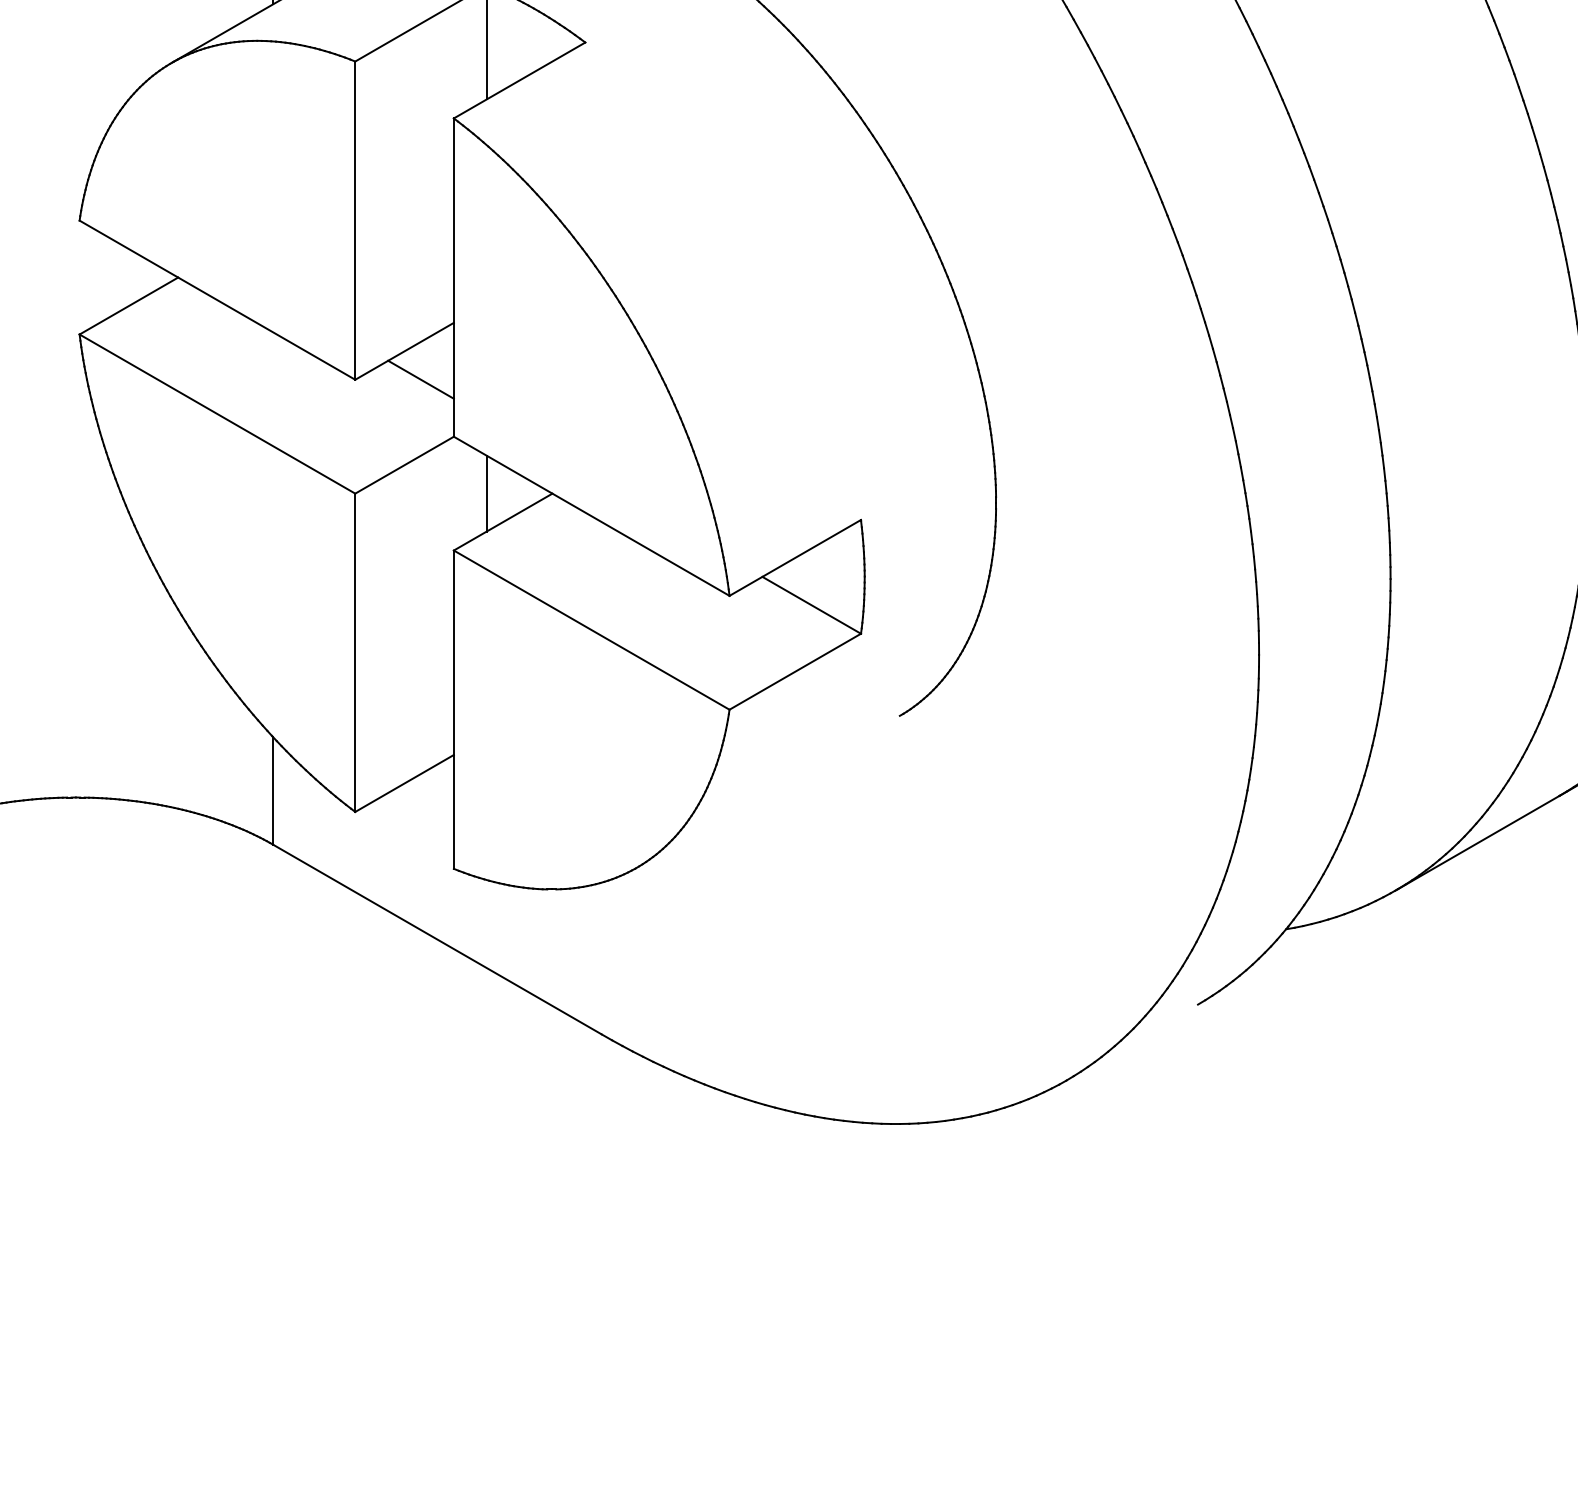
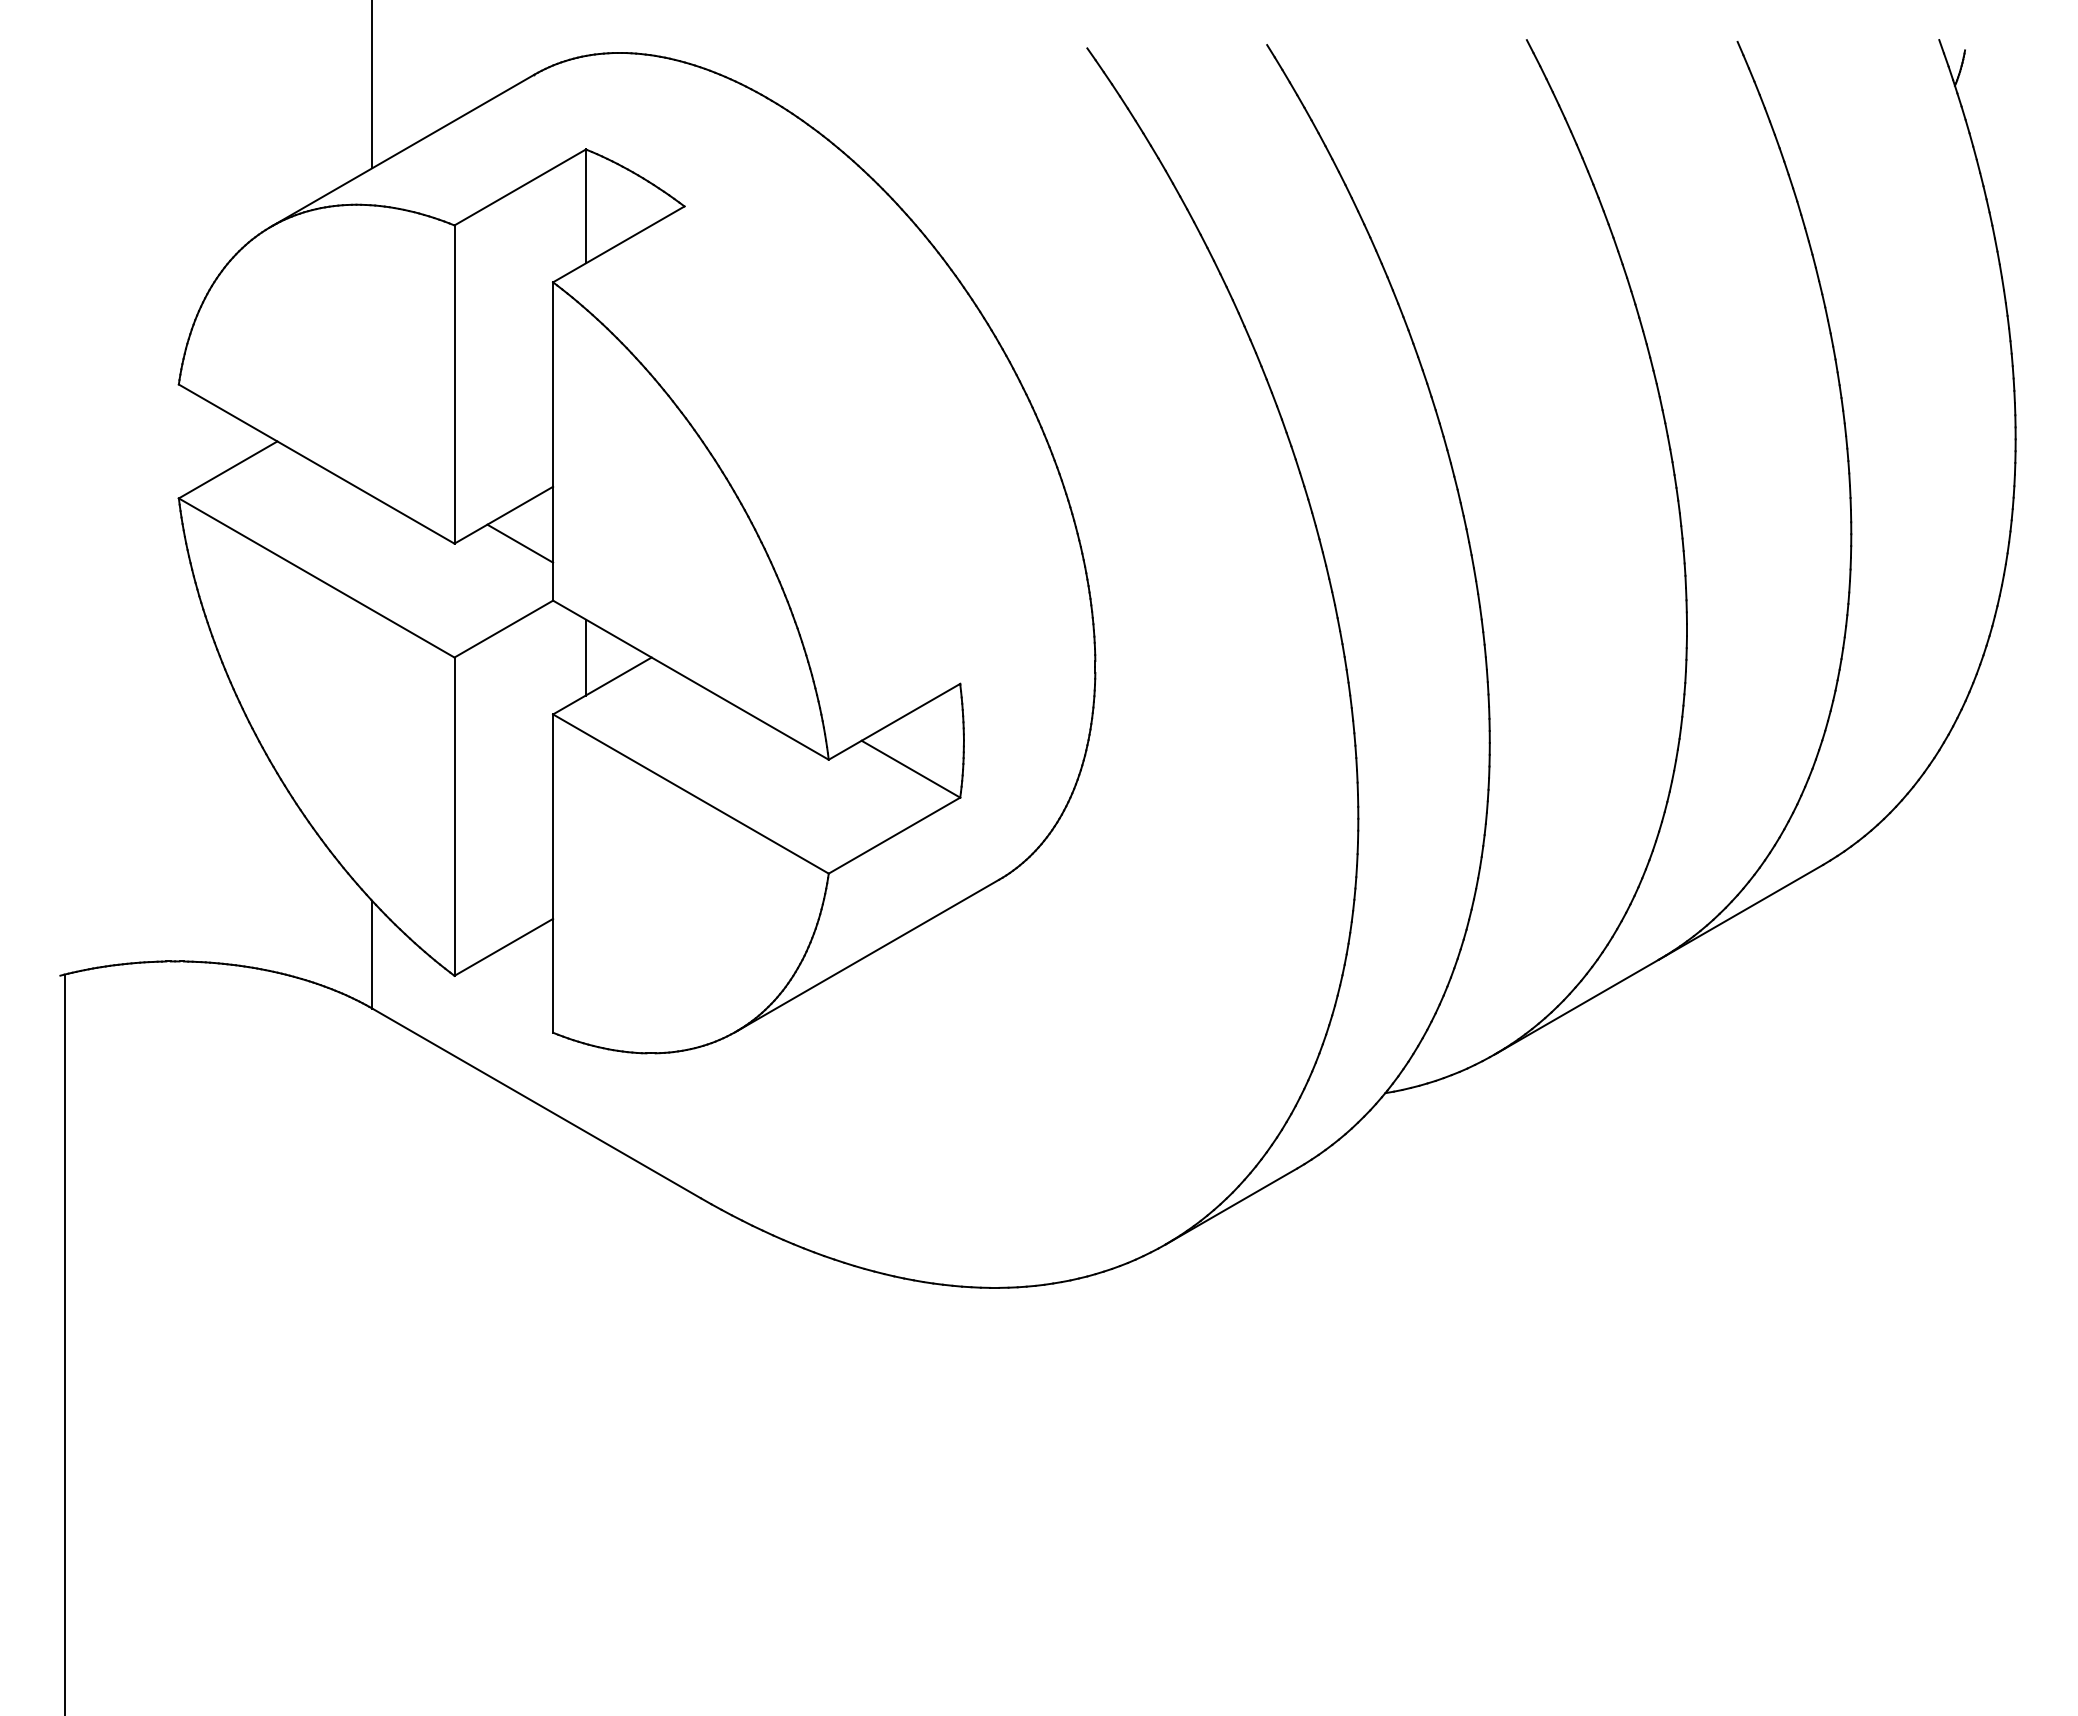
line: (768, 791) -> (867, 955), added
line: (1132, 1042) -> (1231, 1206), added

